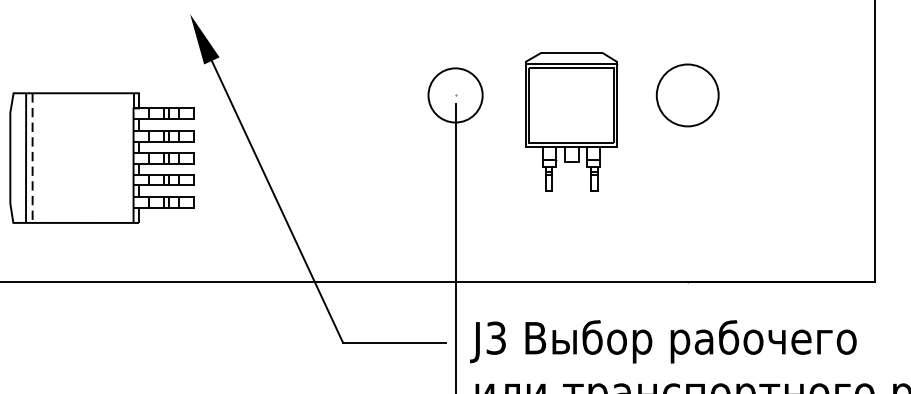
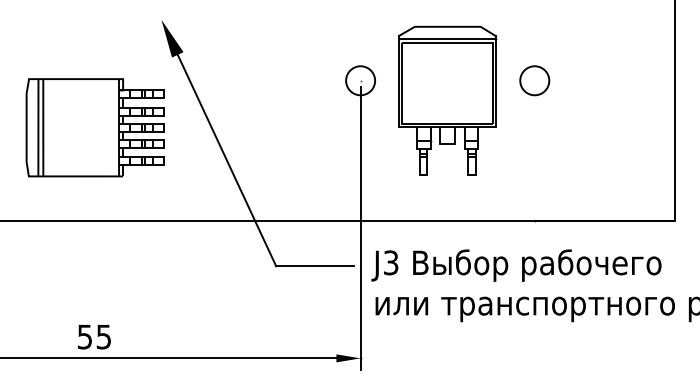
circle: (455, 95) -> (360, 80), size x0.71
circle: (687, 95) -> (534, 80), size x0.62
part: (571, 121) -> (447, 100), size x1.43
line: (32, 157) -> (43, 127), dashed -> solid

